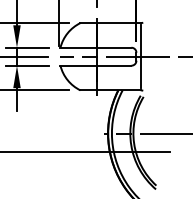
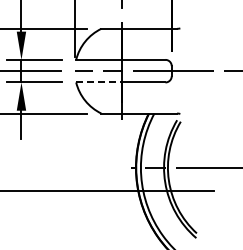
line: (141, 56) -> (177, 70), removed
line: (79, 65) -> (99, 82), solid -> dashed

